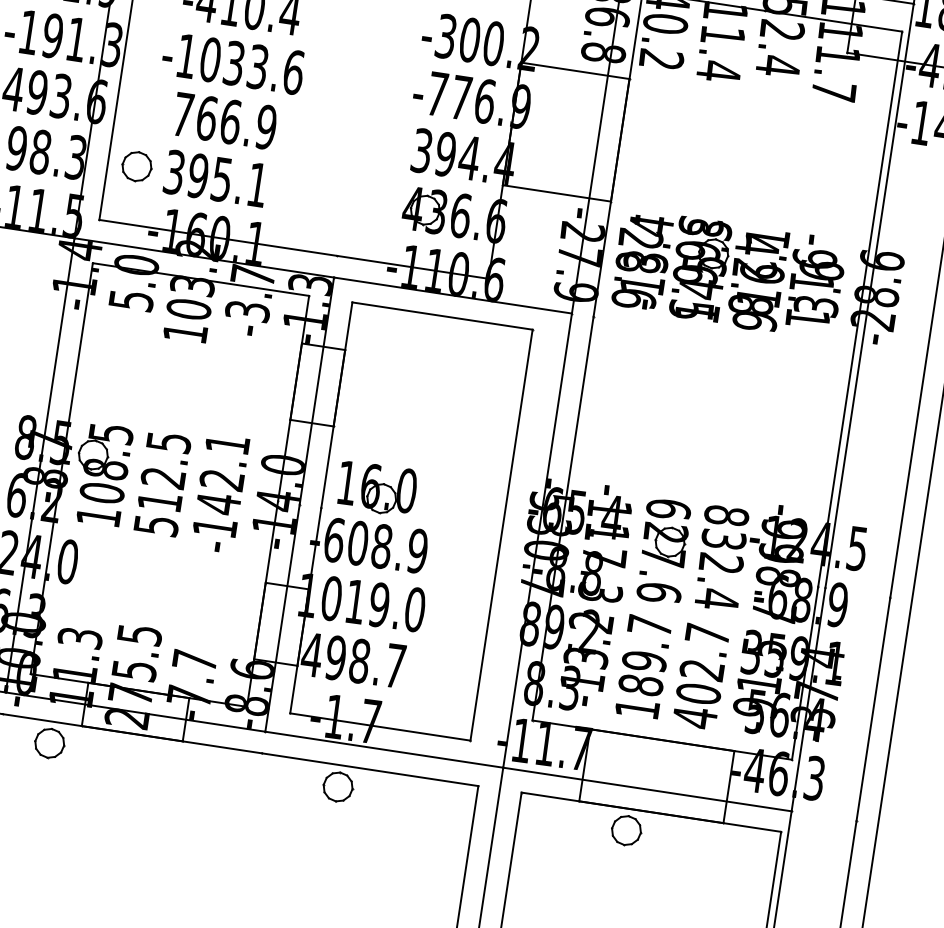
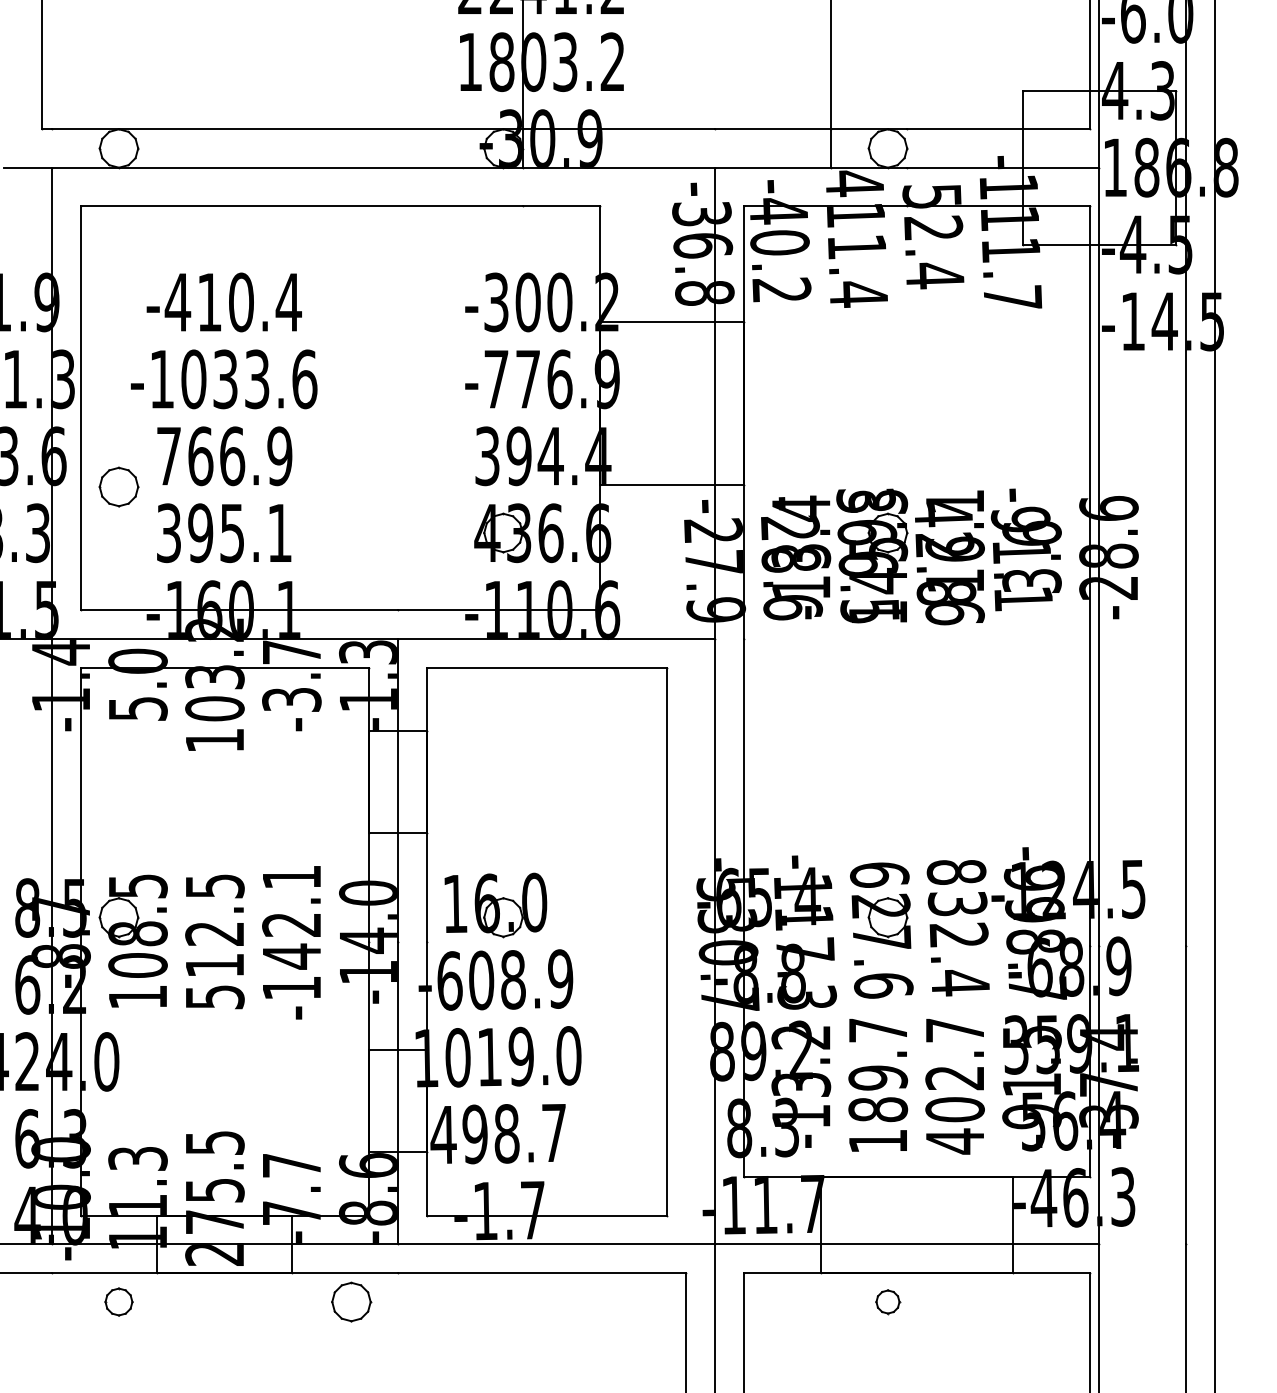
part: (136, 166) -> (118, 486), moved
part: (49, 742) -> (118, 1301), size x0.7
part: (338, 786) -> (351, 1301), moved
part: (626, 830) -> (887, 1301), size x0.6

